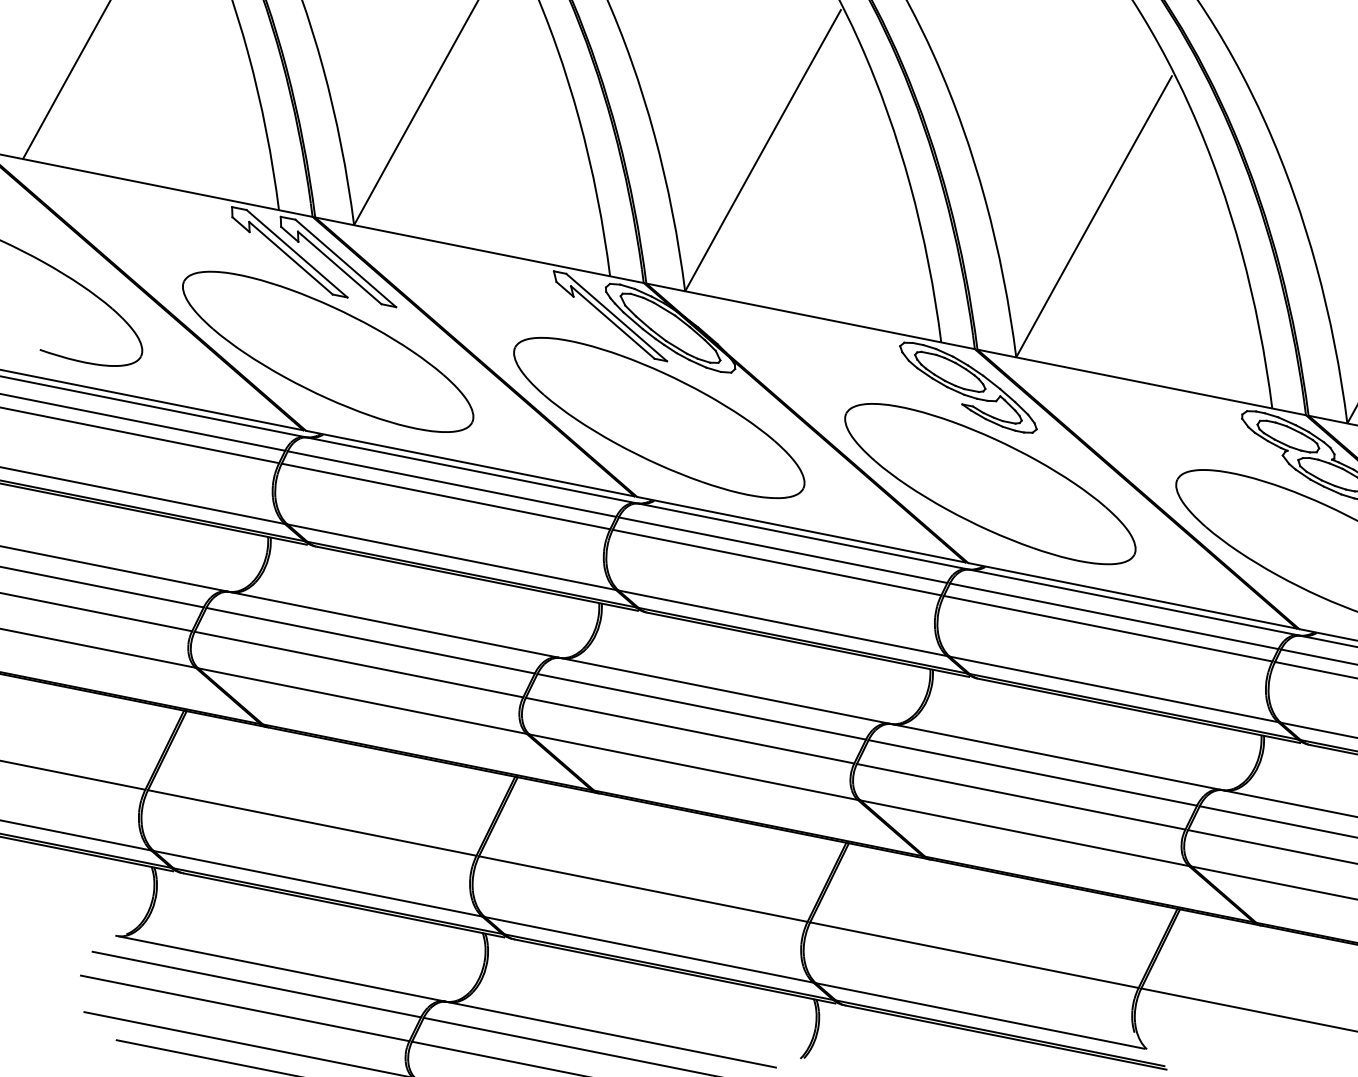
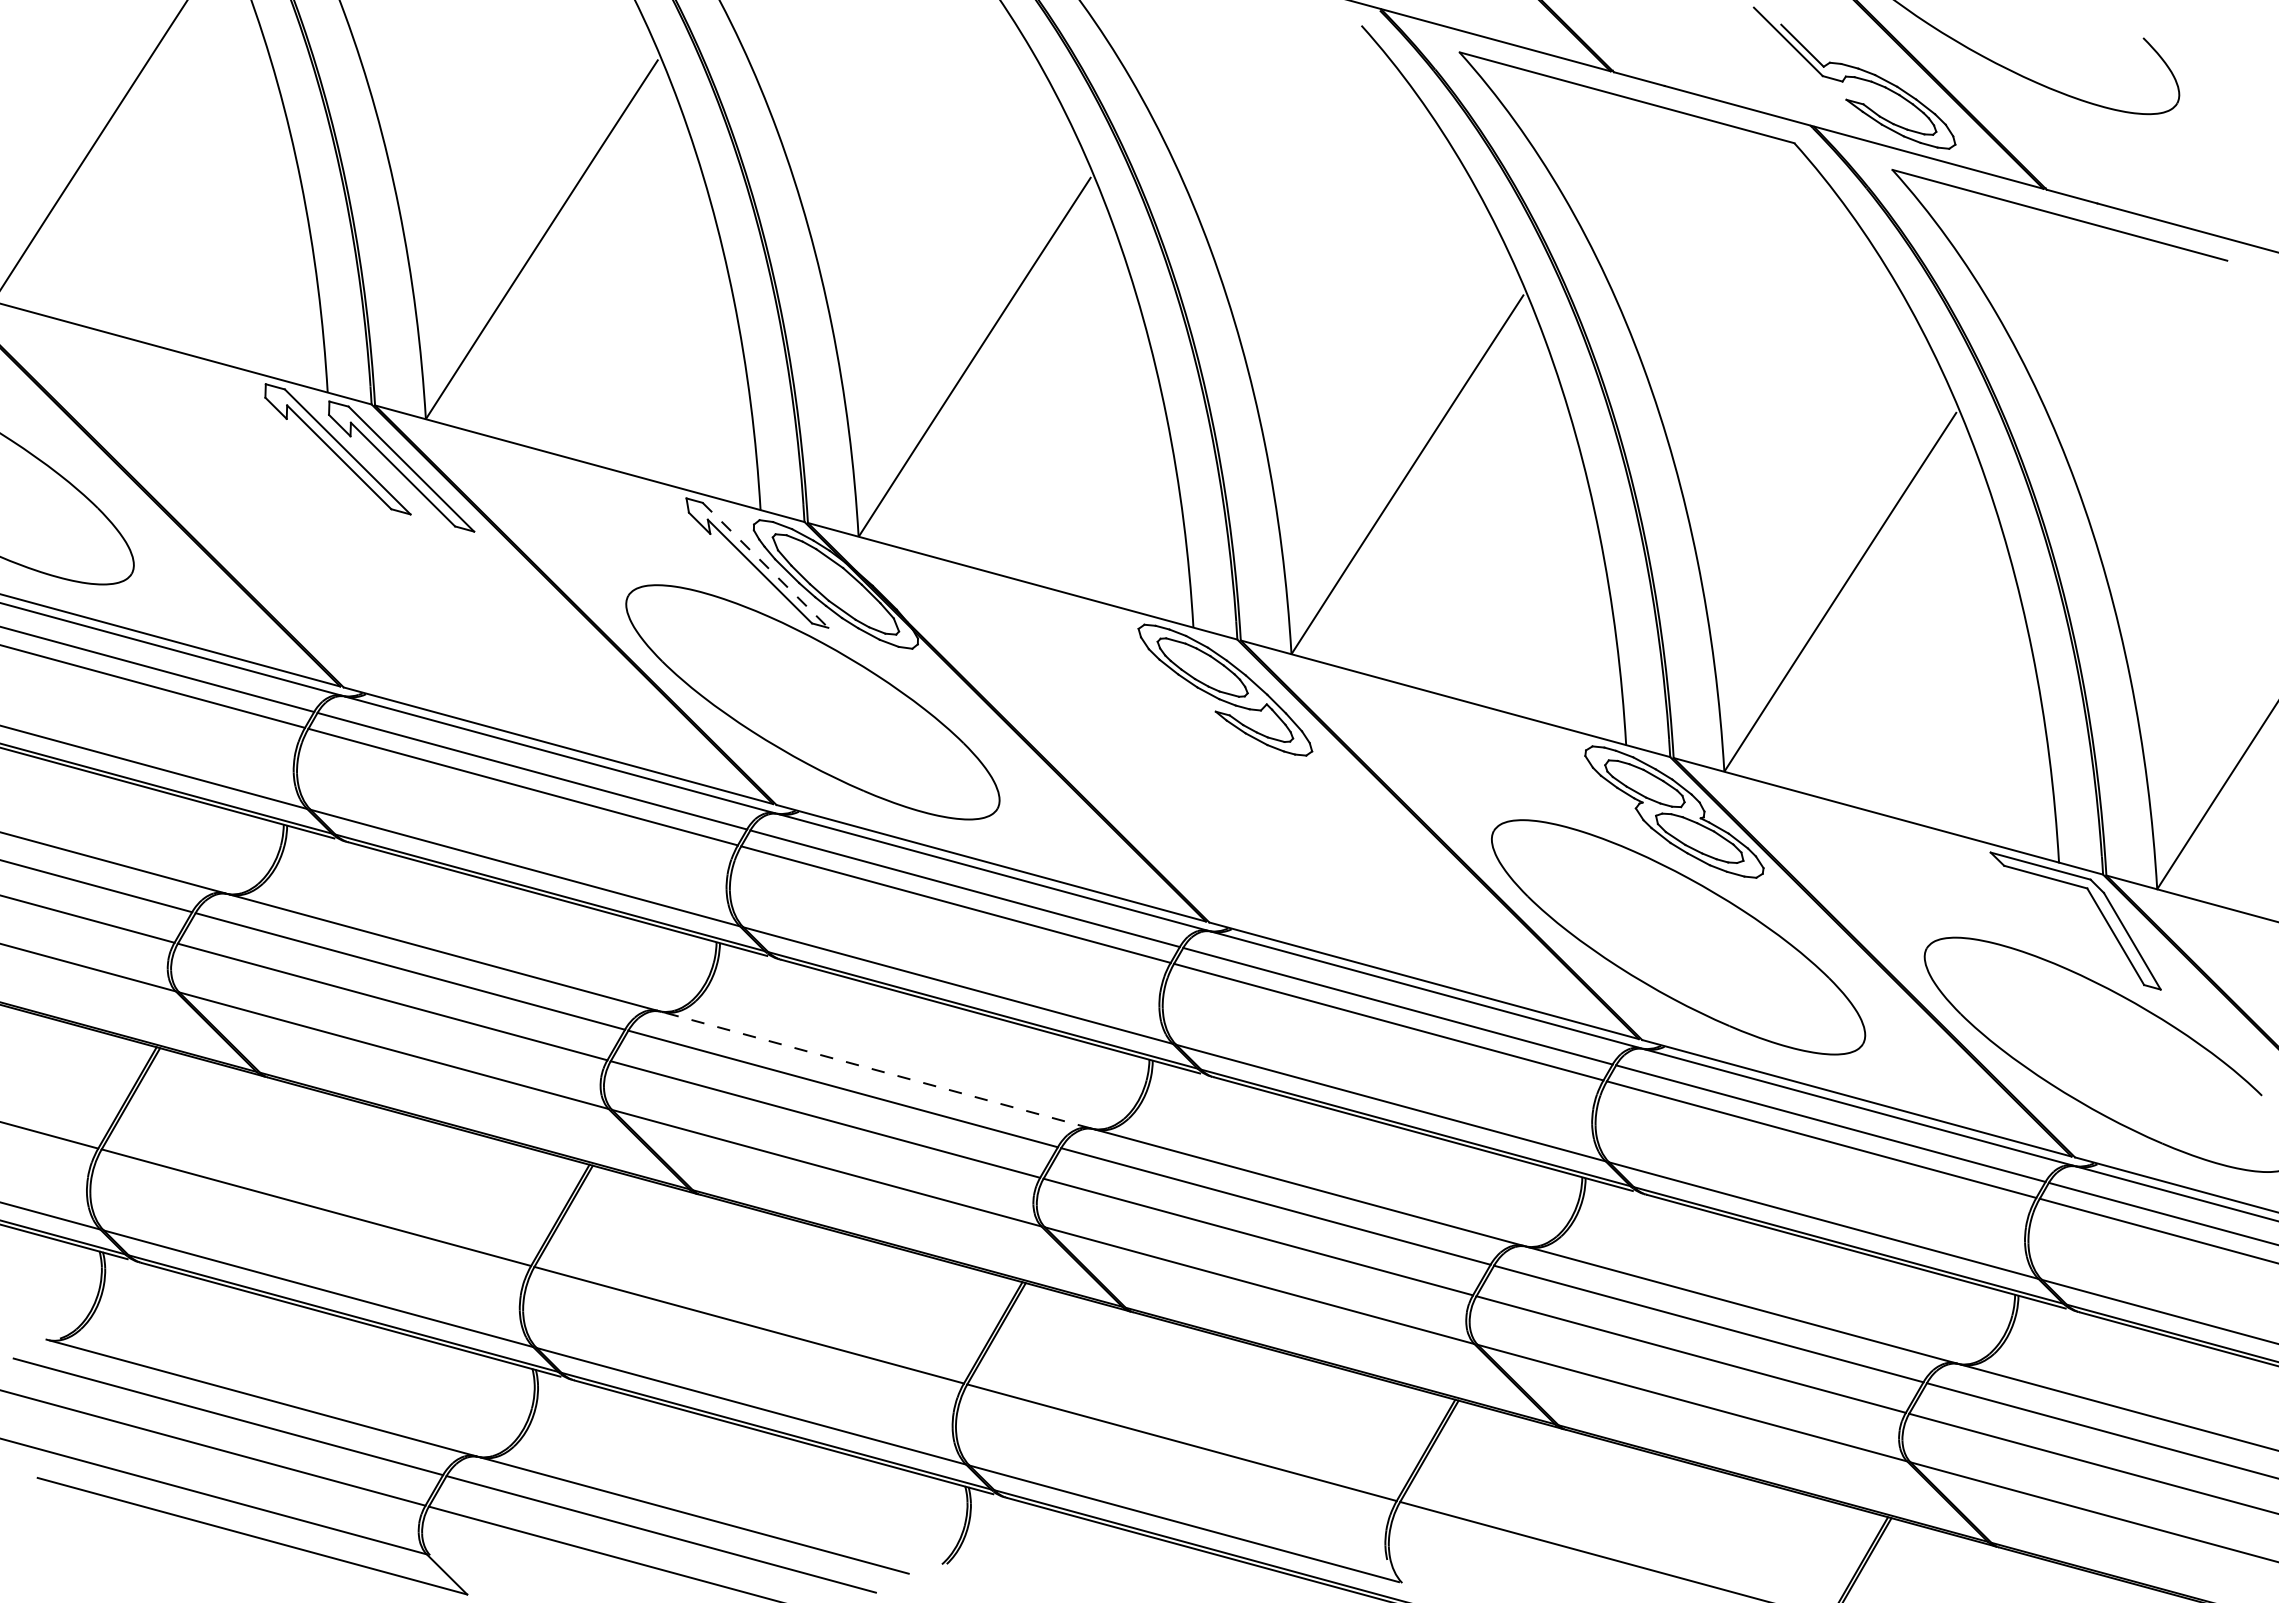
line: (616, 317) -> (765, 565), solid -> dashed
part: (327, 351) -> (379, 584), removed
part: (990, 483) -> (1245, 819), removed
line: (725, 690) -> (875, 1069), solid -> dashed

